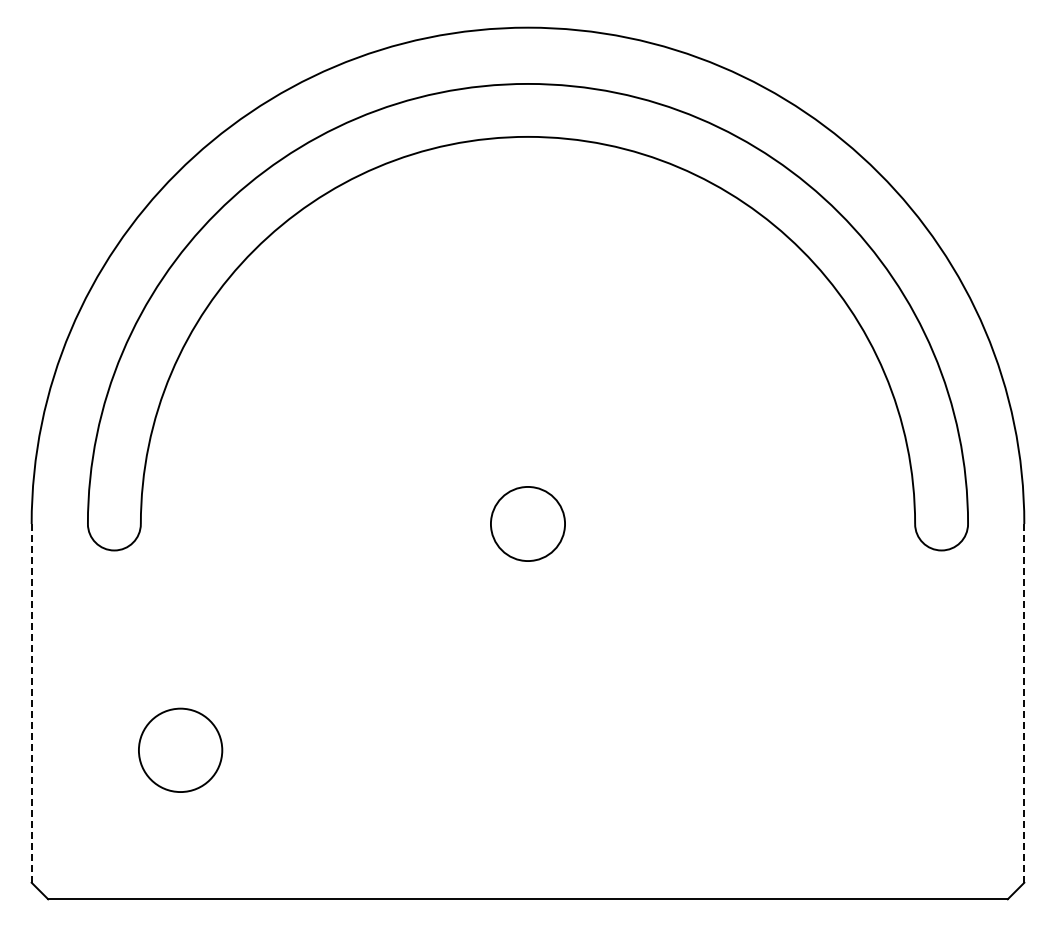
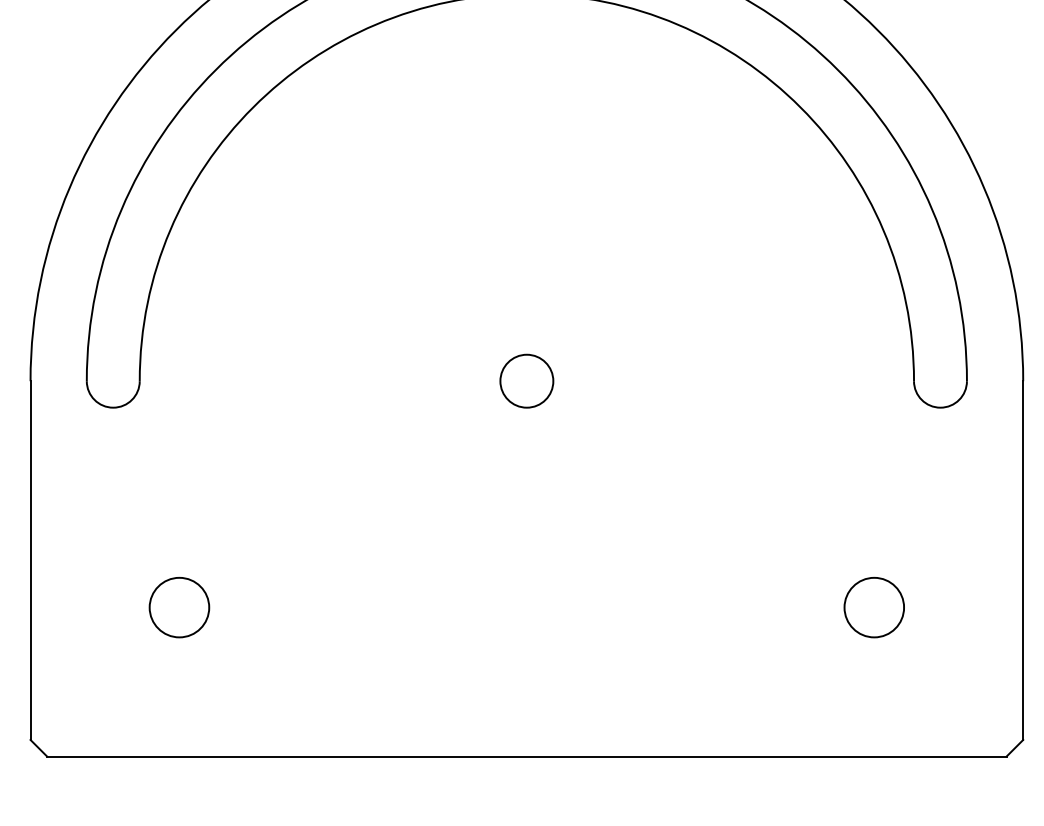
circle: (527, 523) -> (526, 380), size x0.71
line: (31, 702) -> (30, 559), dashed -> solid
line: (1024, 703) -> (1023, 560), dashed -> solid
circle: (180, 750) -> (179, 607), size x0.71
circle: (875, 750) -> (874, 607), added

